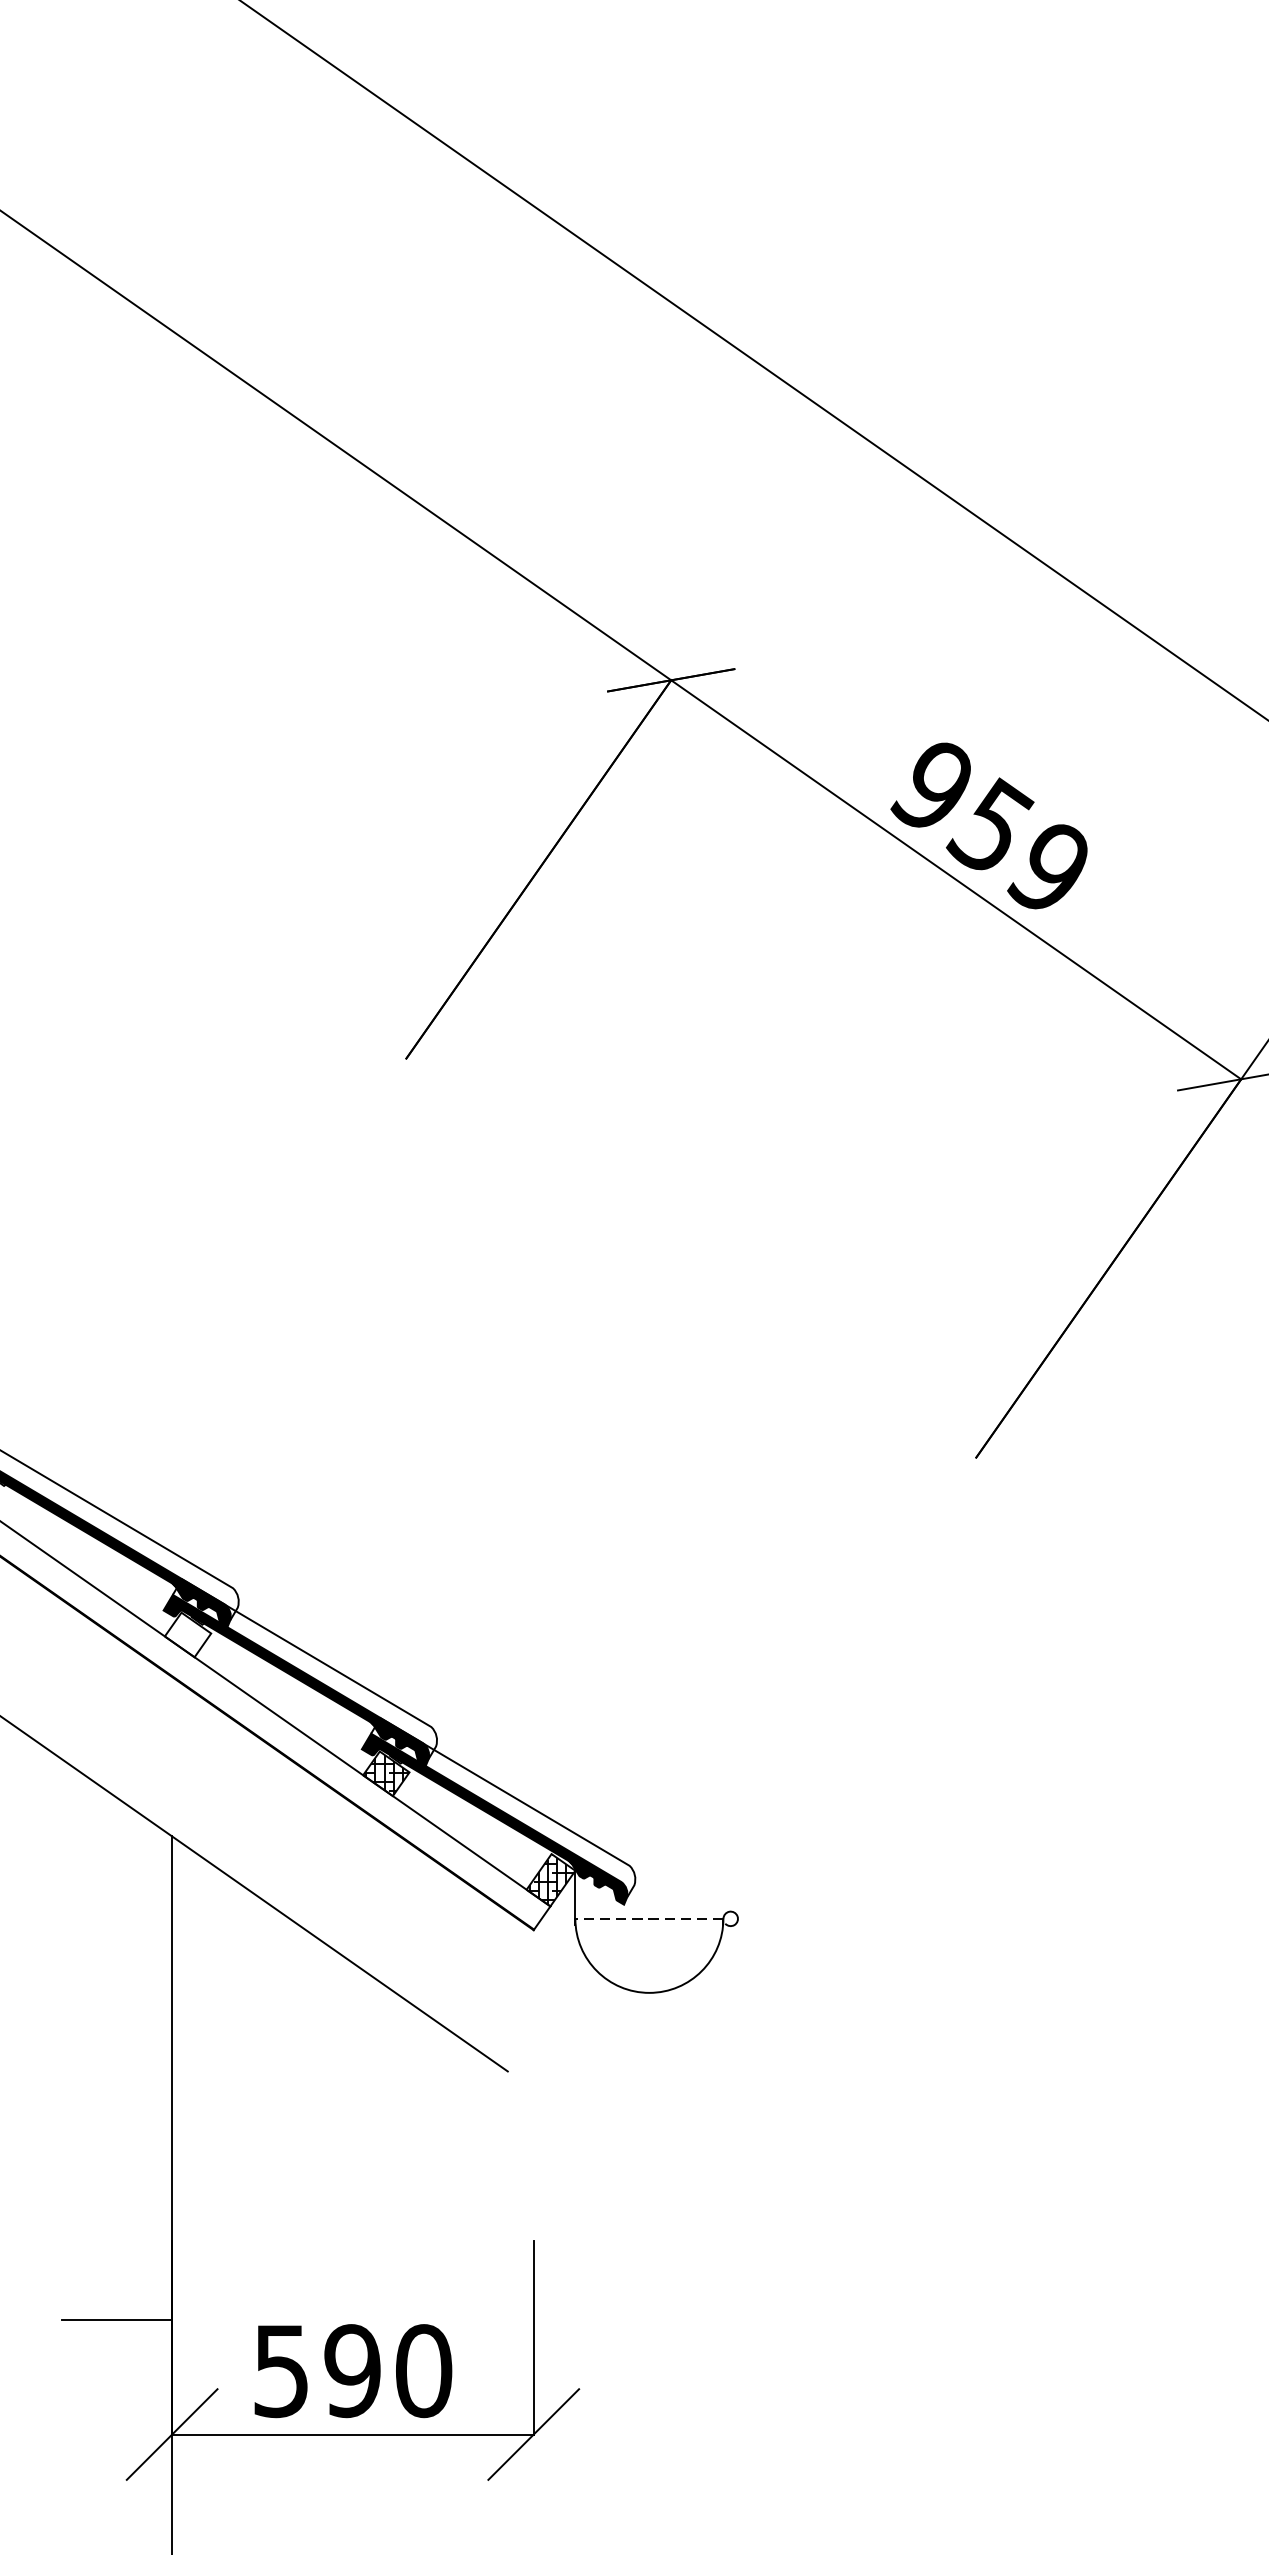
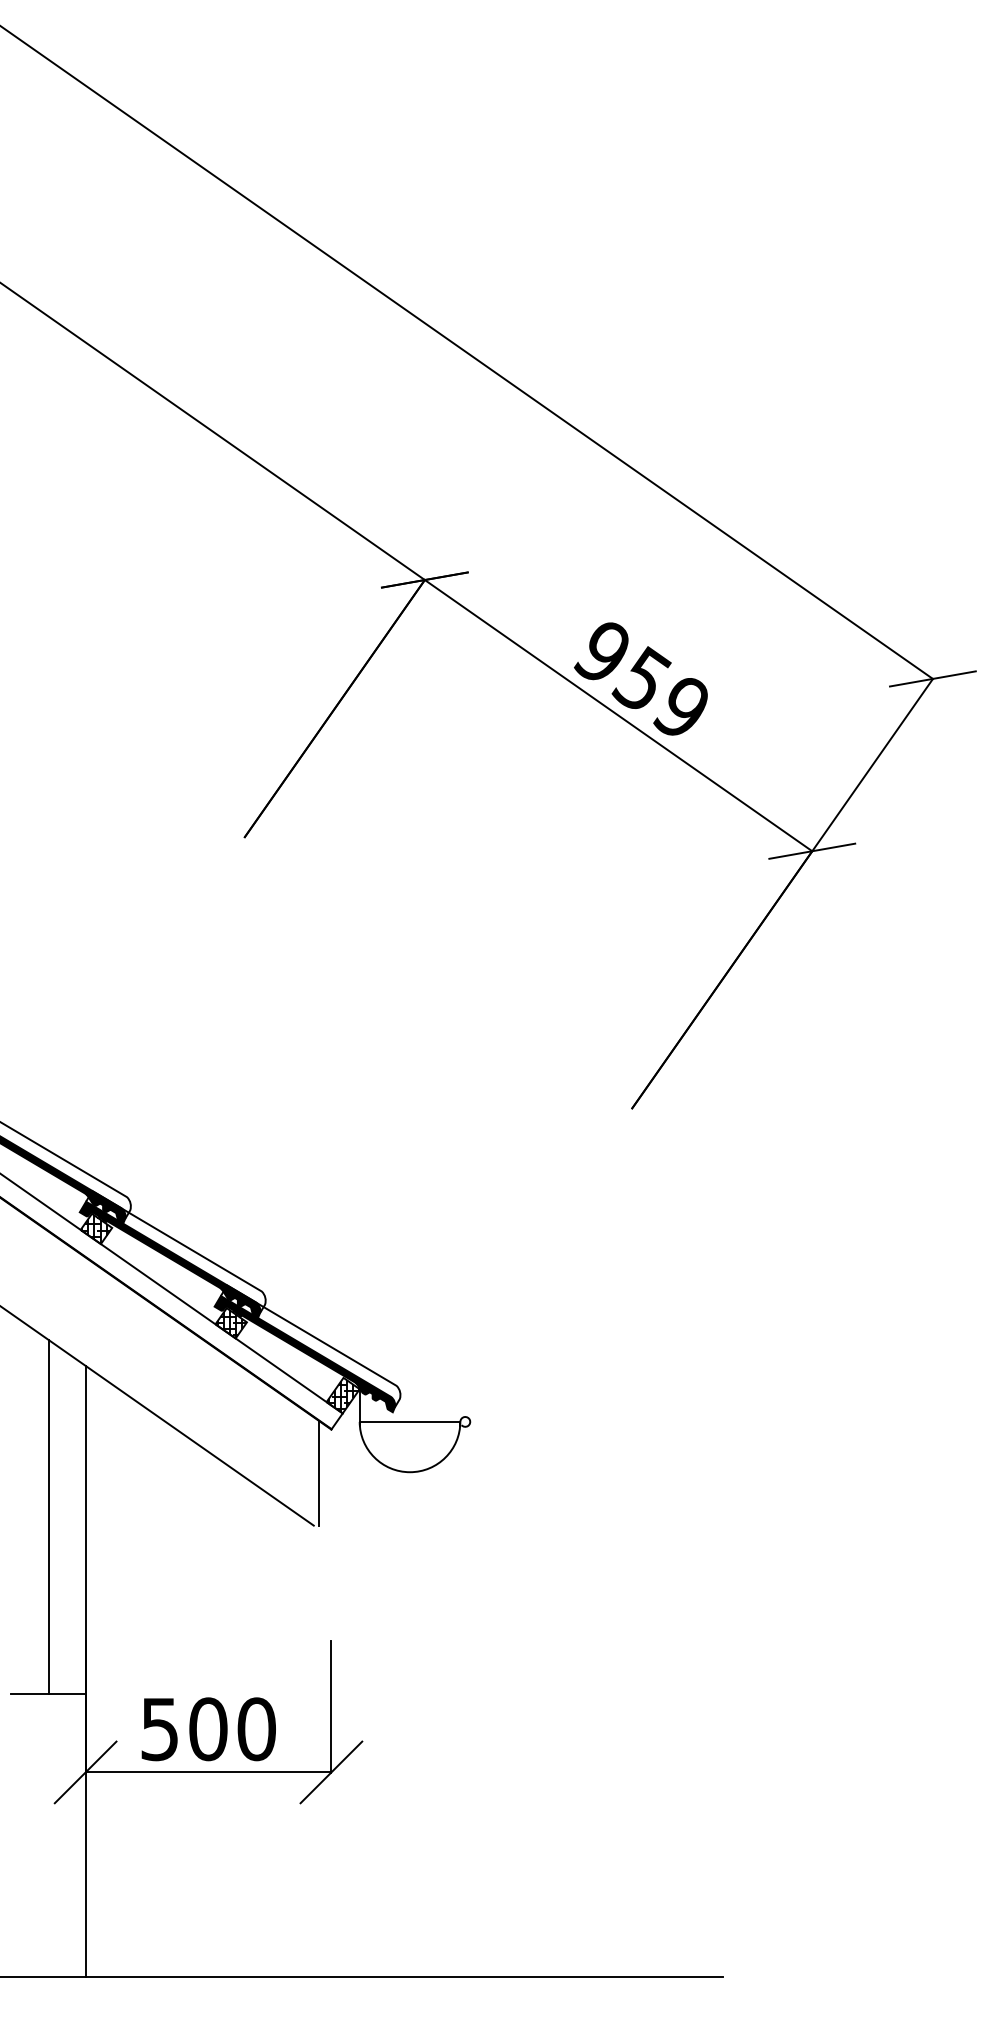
hatch: (186, 1635) -> (95, 1229), added
line: (648, 1918) -> (409, 1421), dashed -> solid
line: (516, 1993) -> (319, 1472), added
line: (117, 2059) -> (48, 1517), added
text: (352, 2371) -> (208, 1729), 590 -> 500

